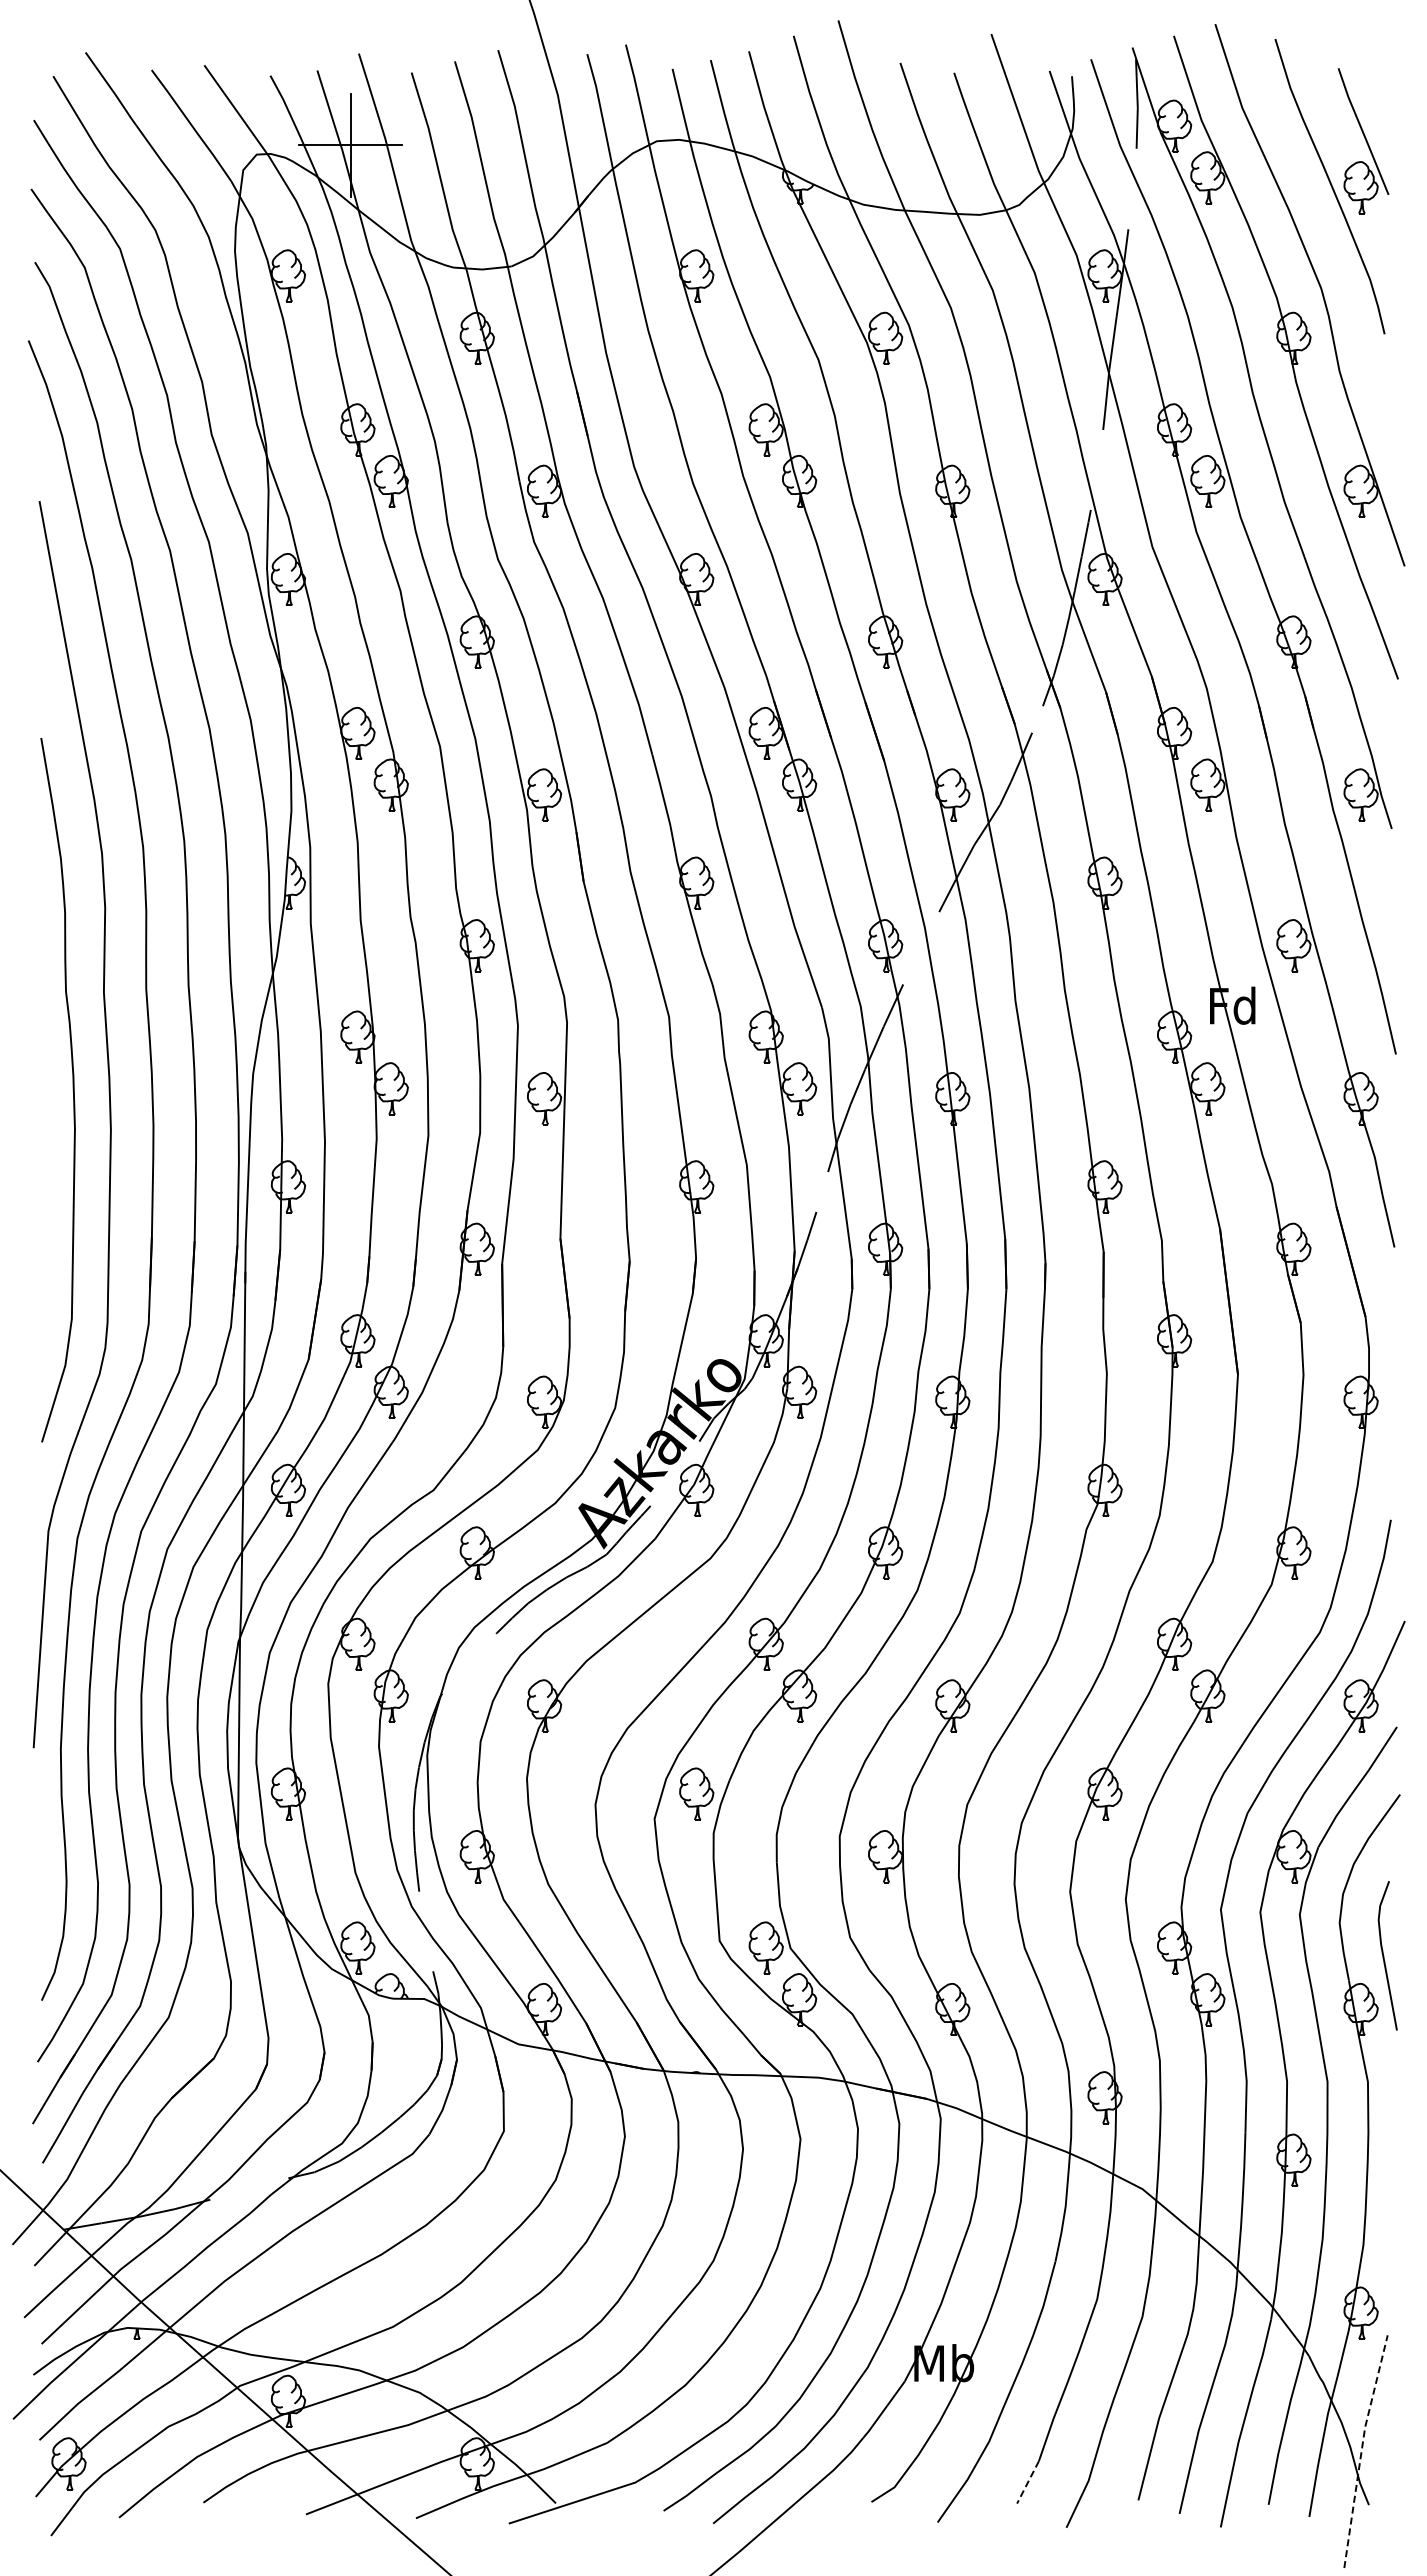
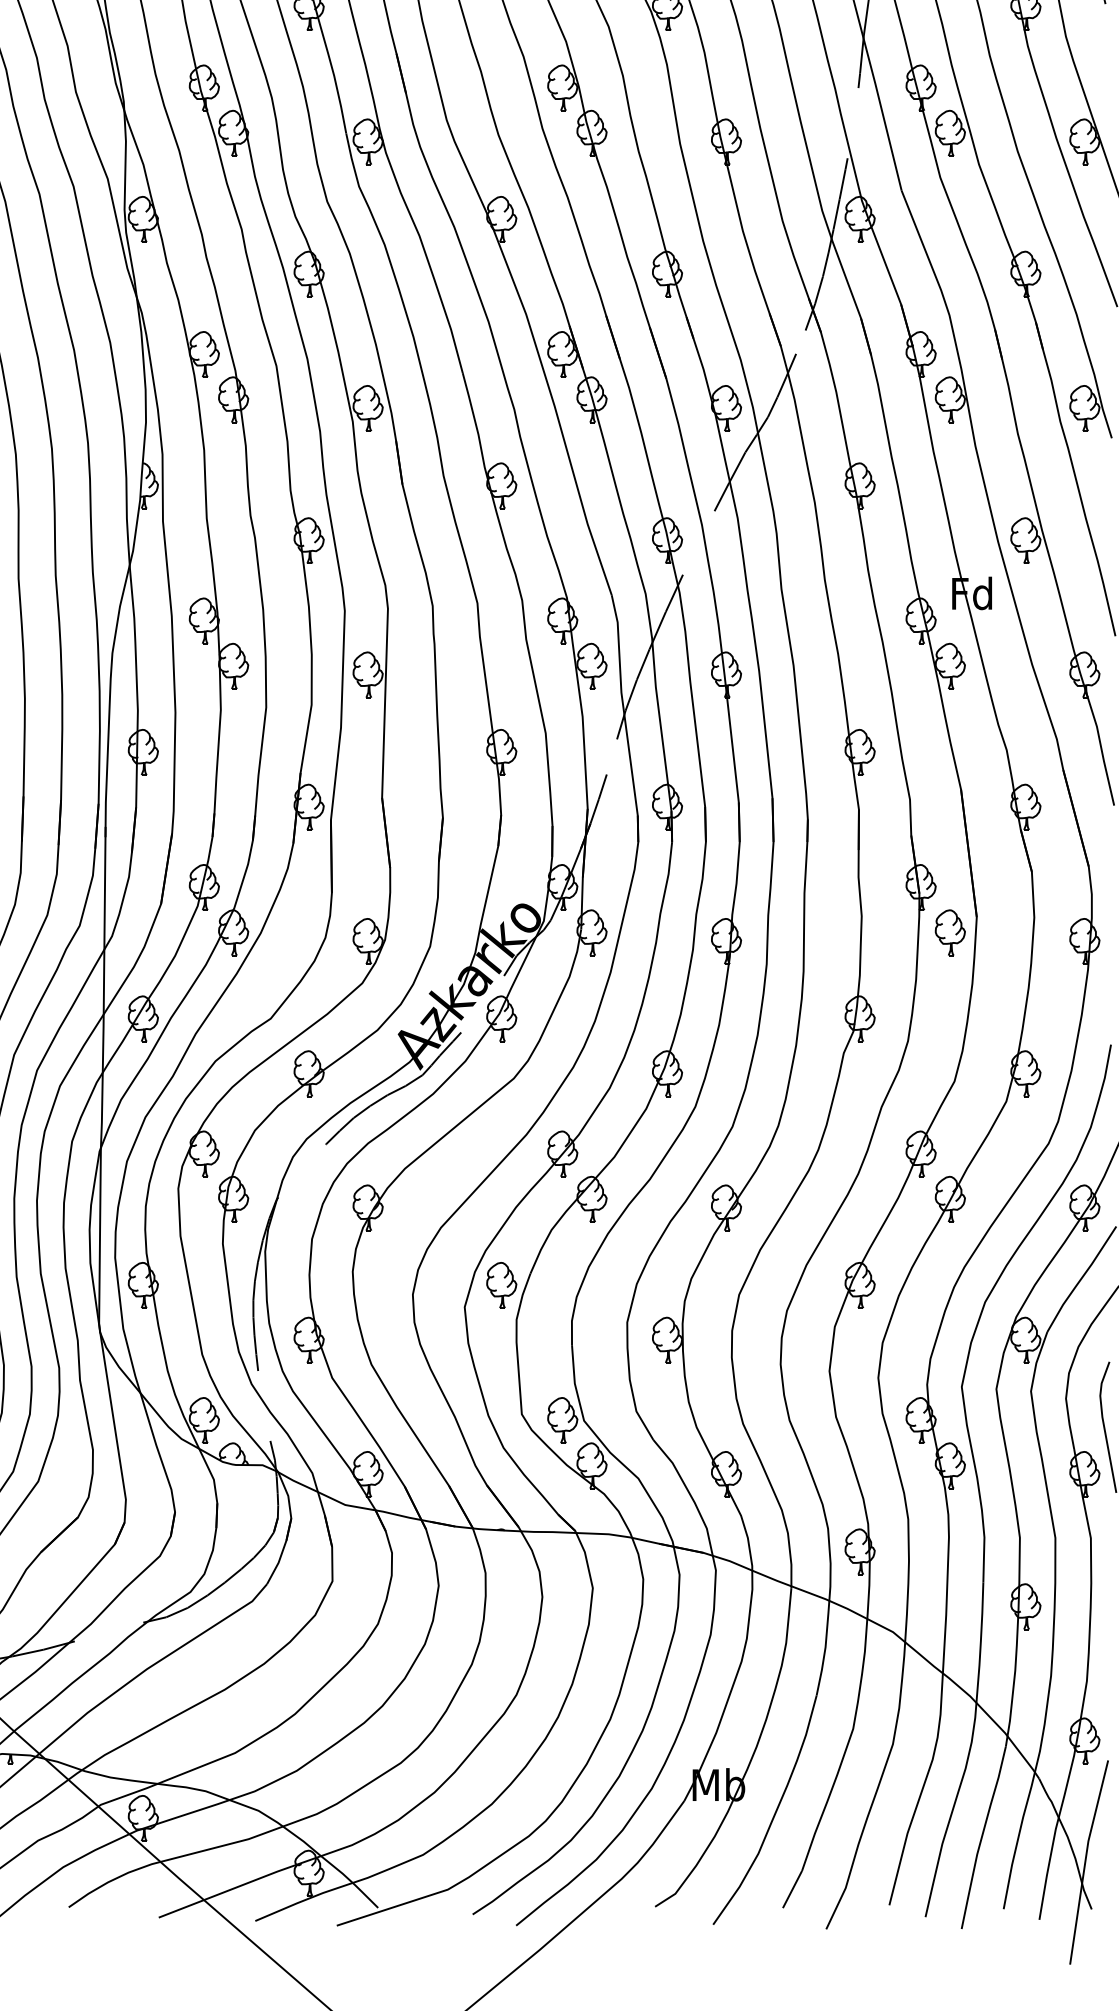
part: (1207, 1391) -> (950, 932), added
line: (1361, 2449) -> (1085, 1860), dashed -> solid
line: (1028, 2482) -> (792, 1889), dashed -> solid

